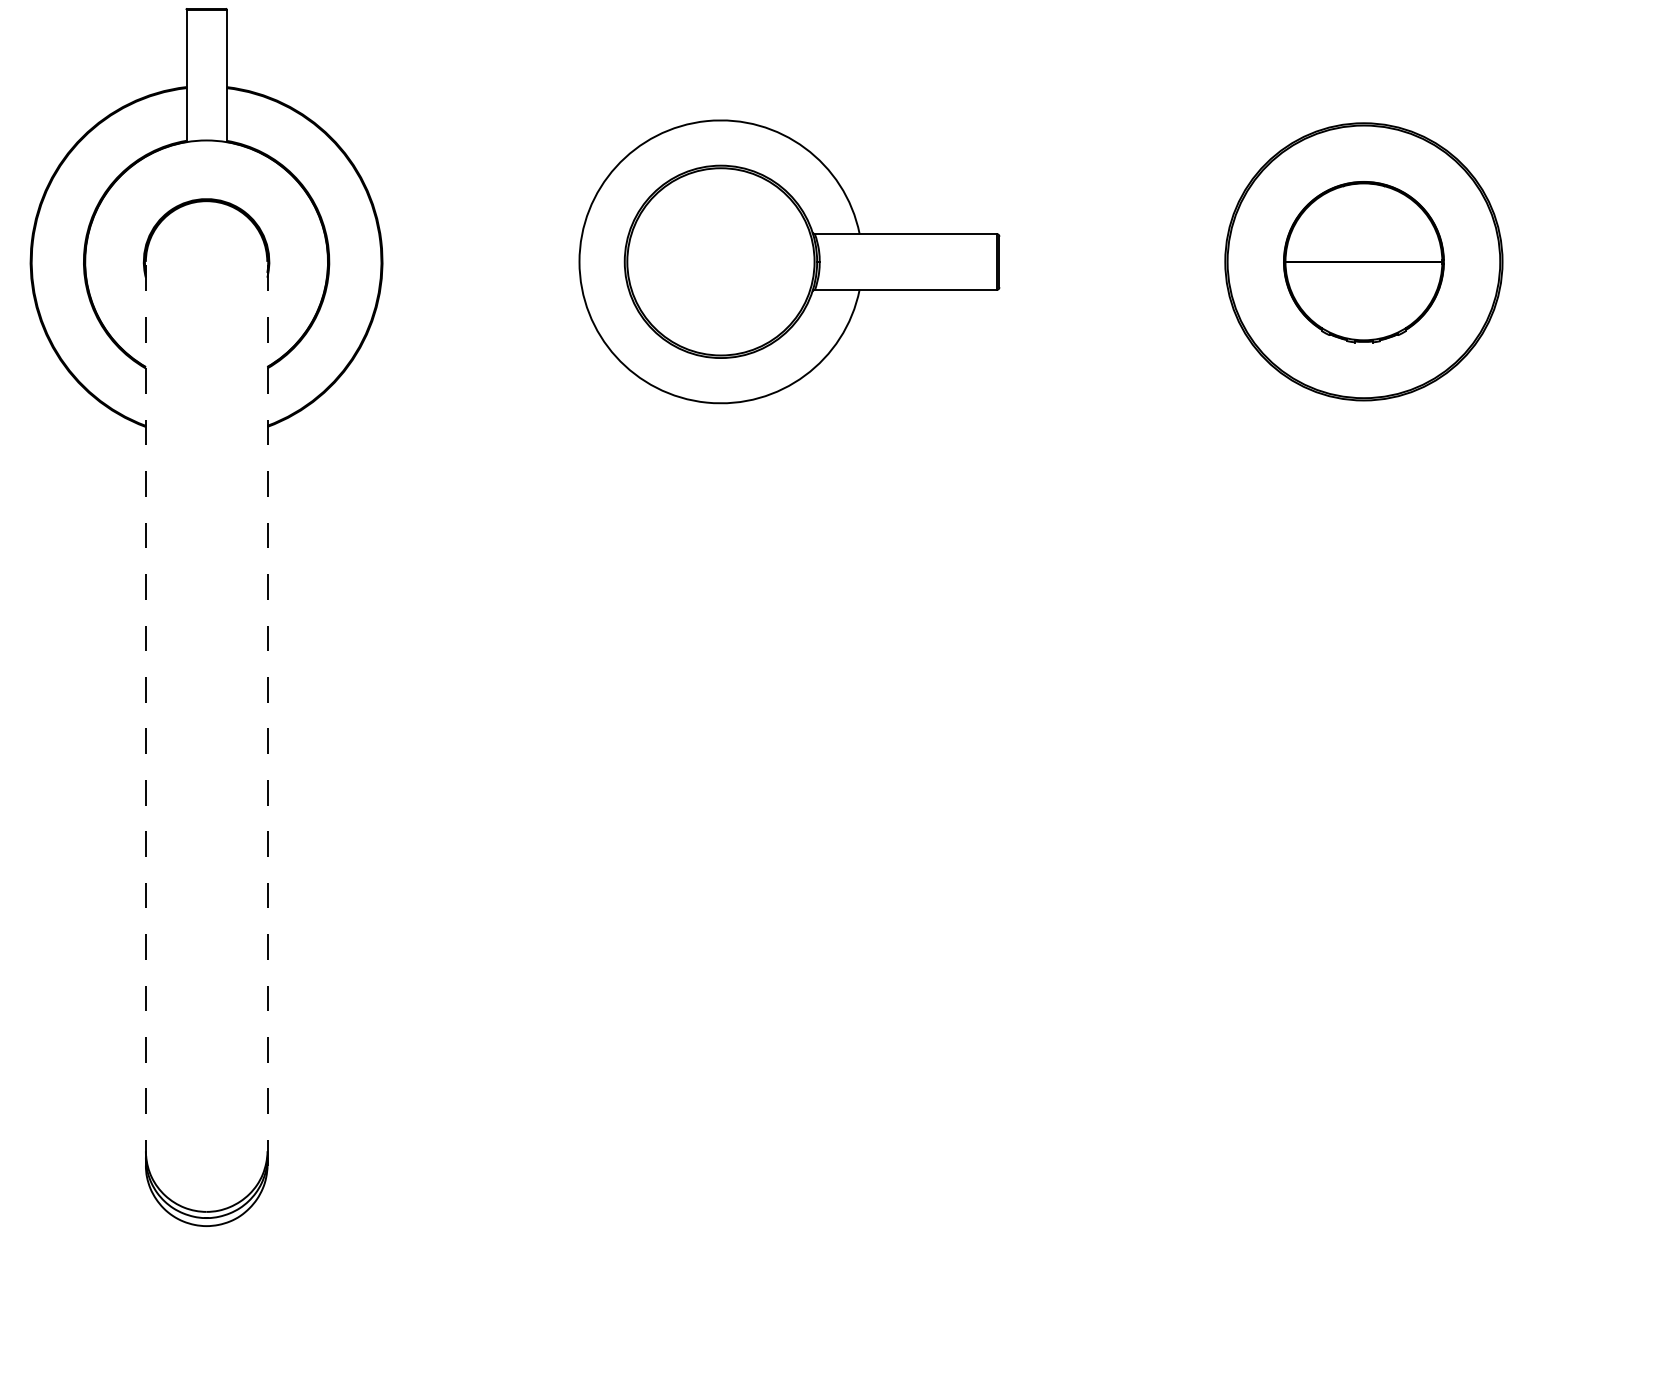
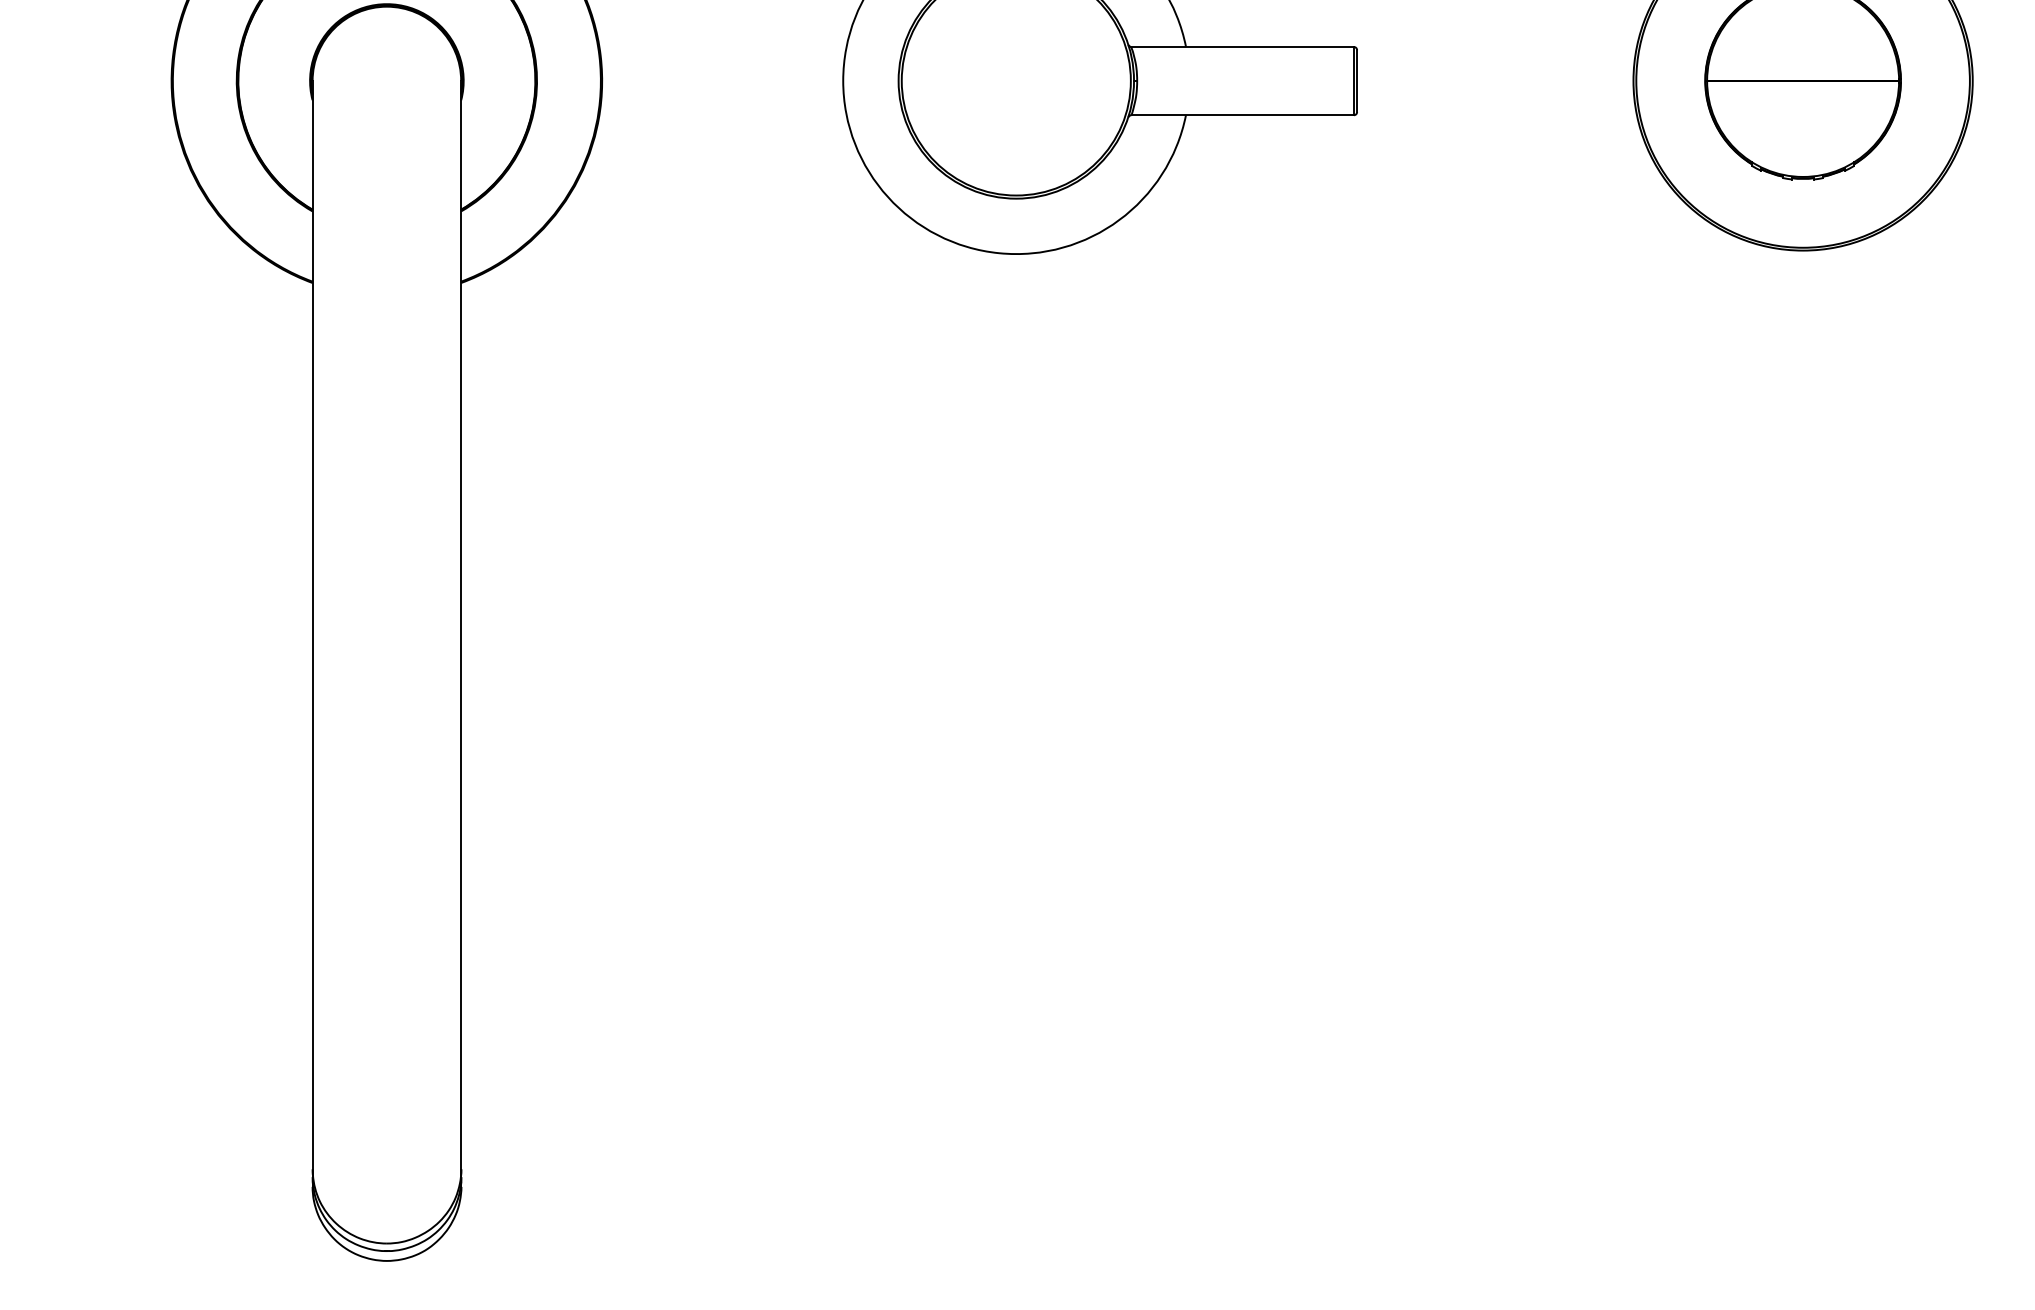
line: (145, 713) -> (312, 633), dashed -> solid
line: (267, 713) -> (461, 633), dashed -> solid

